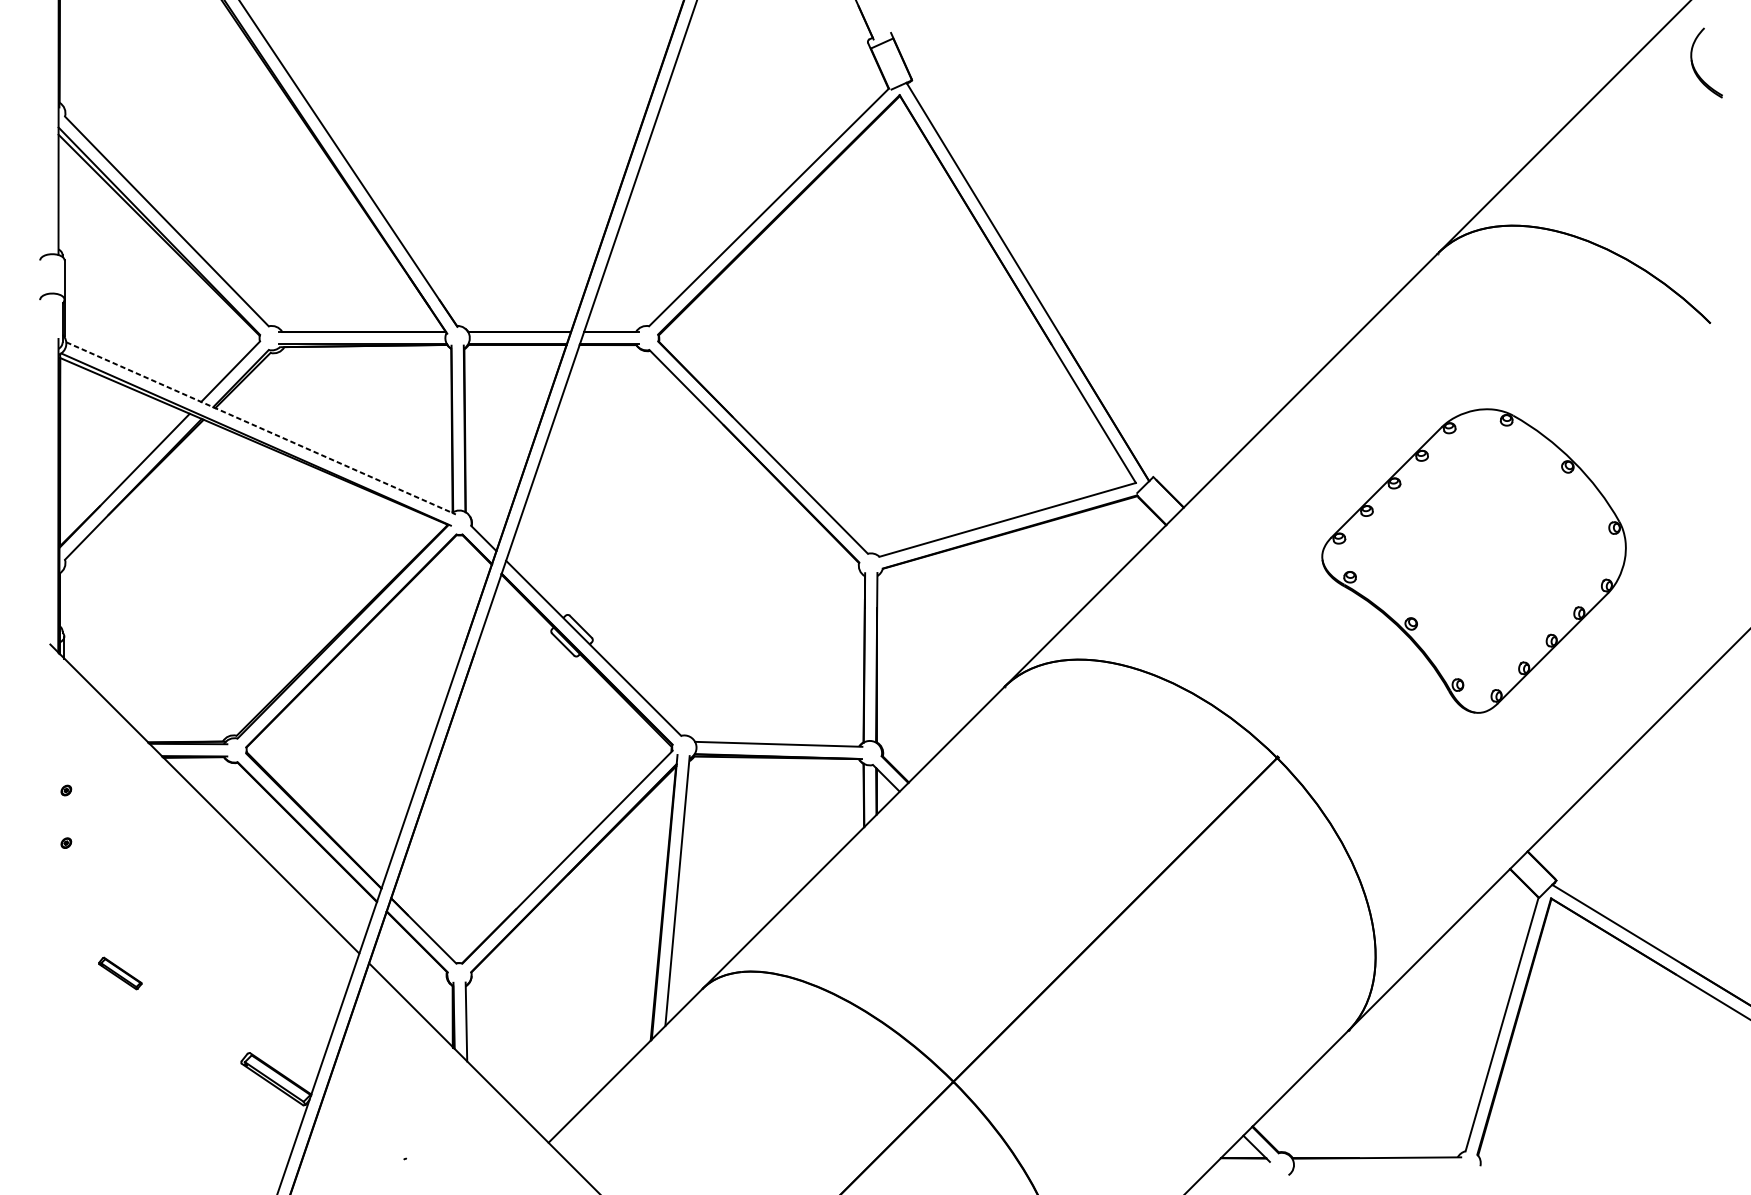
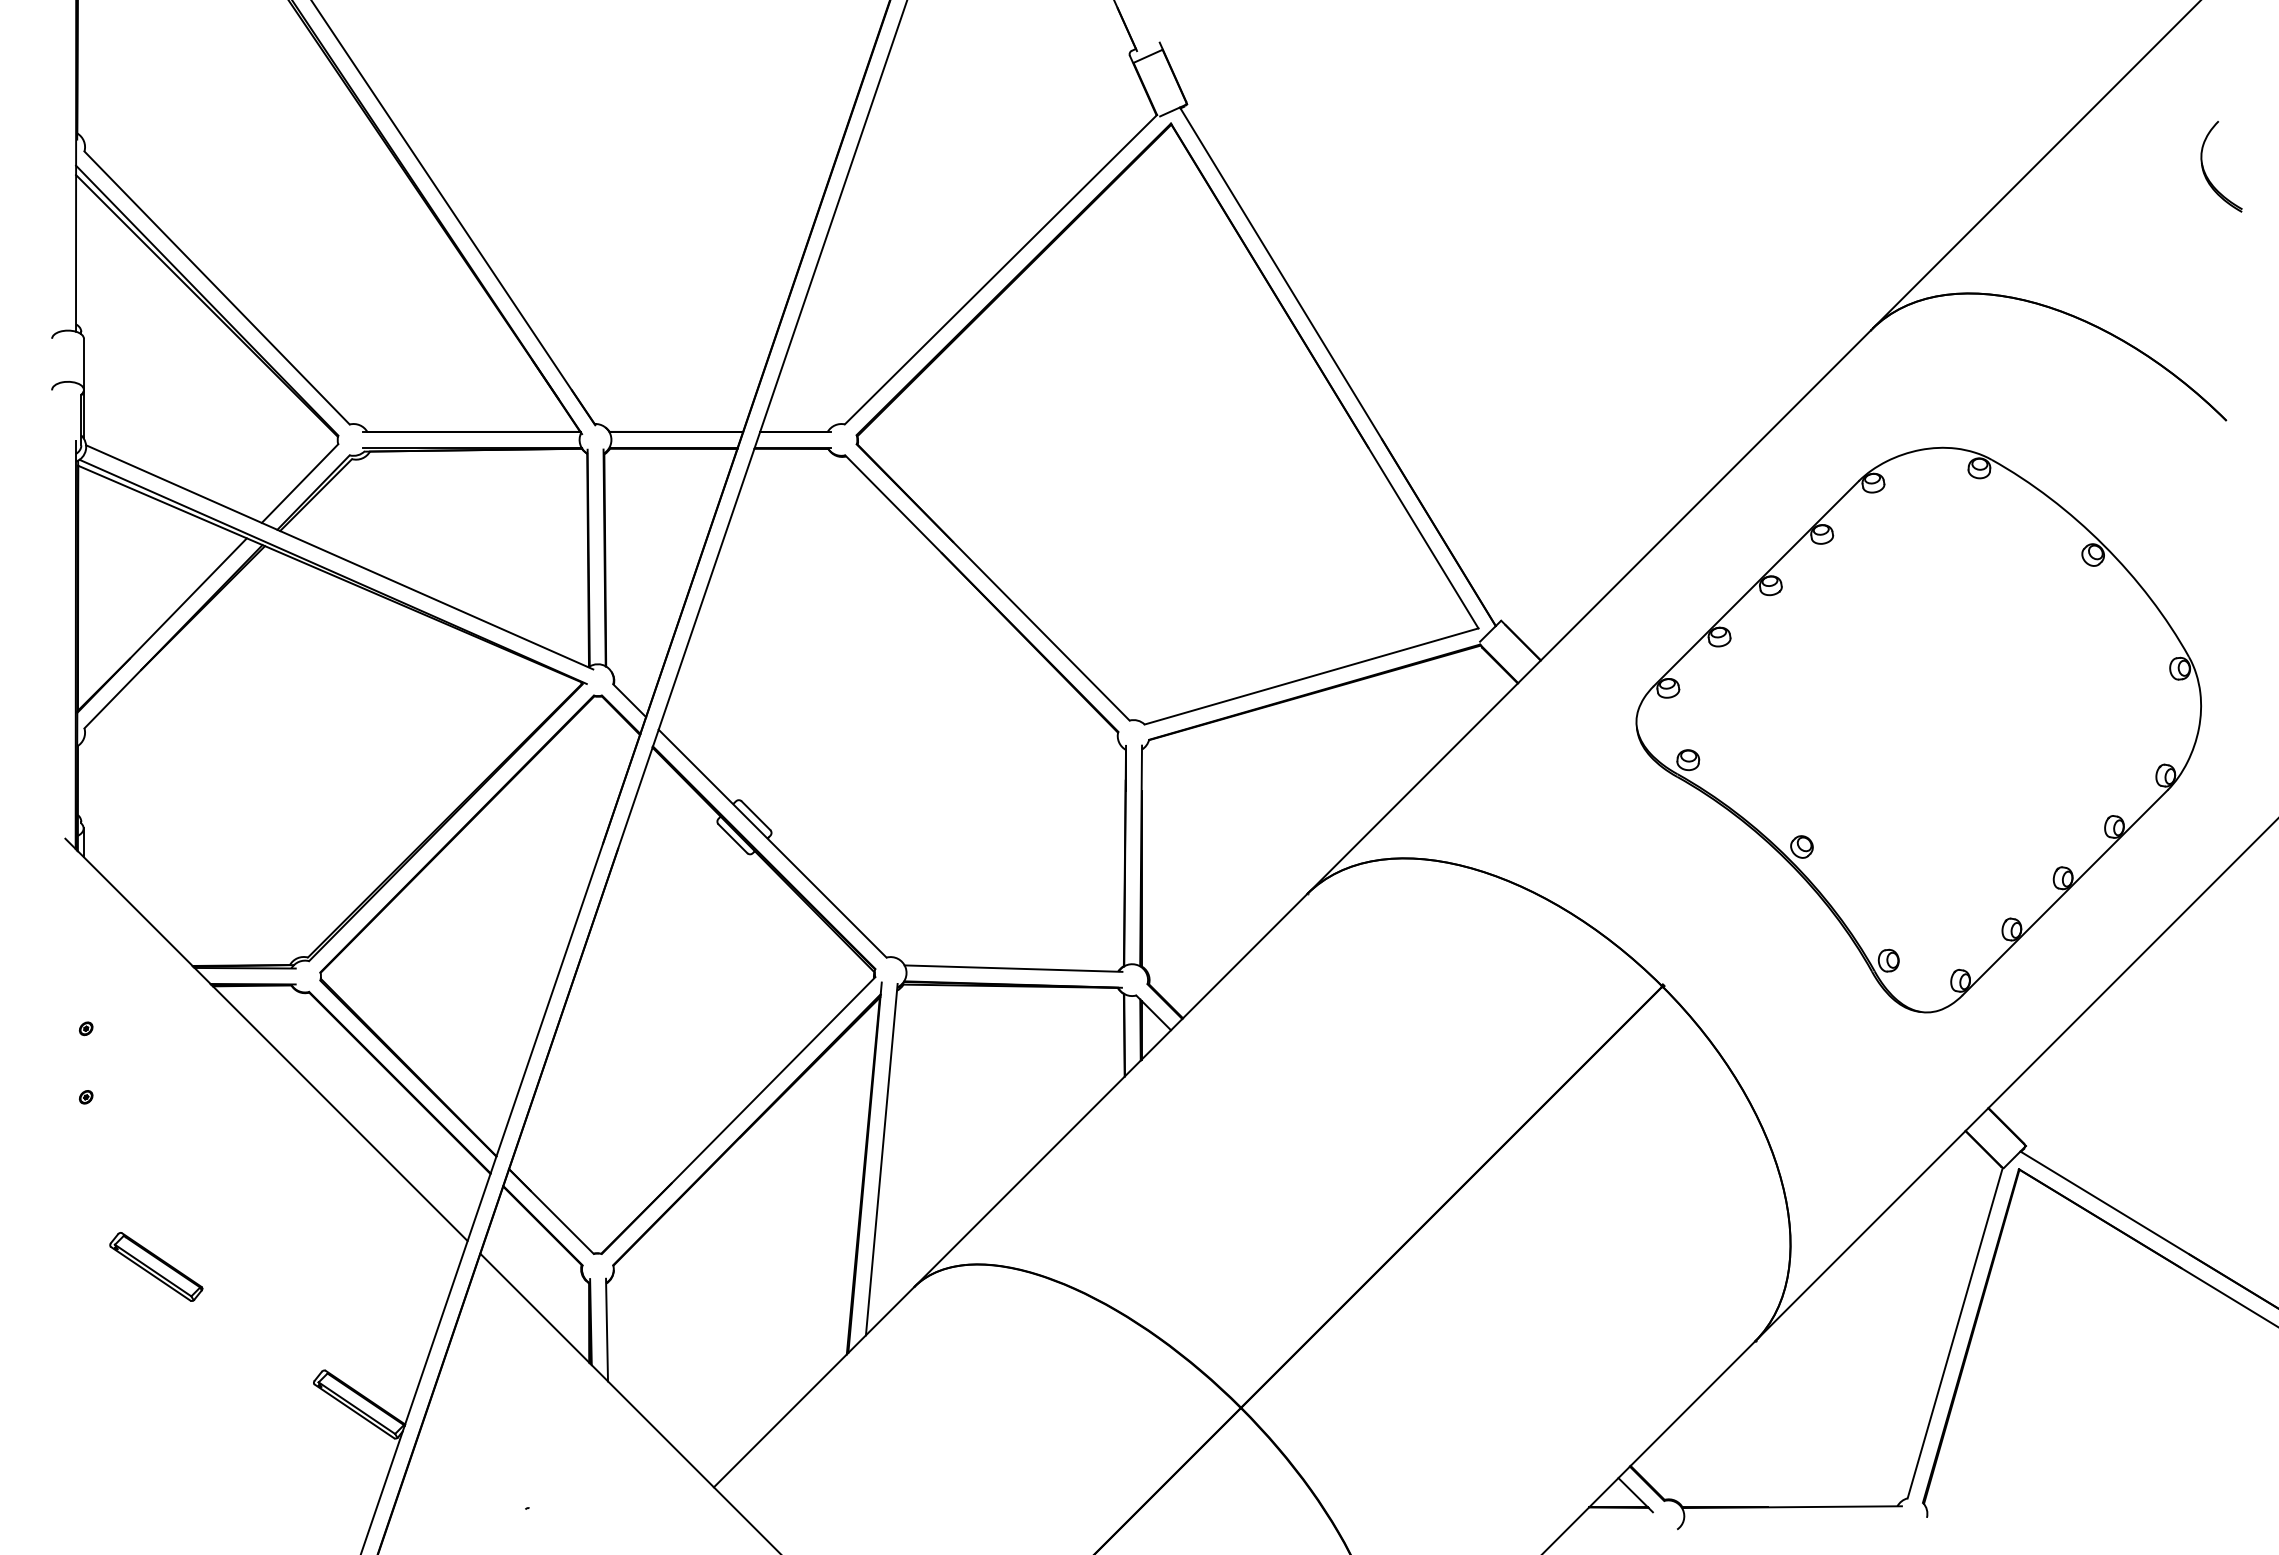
part: (1695, 68) -> (2206, 173), moved
line: (261, 428) -> (340, 557), dashed -> solid
part: (1473, 560) -> (1918, 729), size x1.43
part: (120, 973) -> (156, 1266), size x1.67

